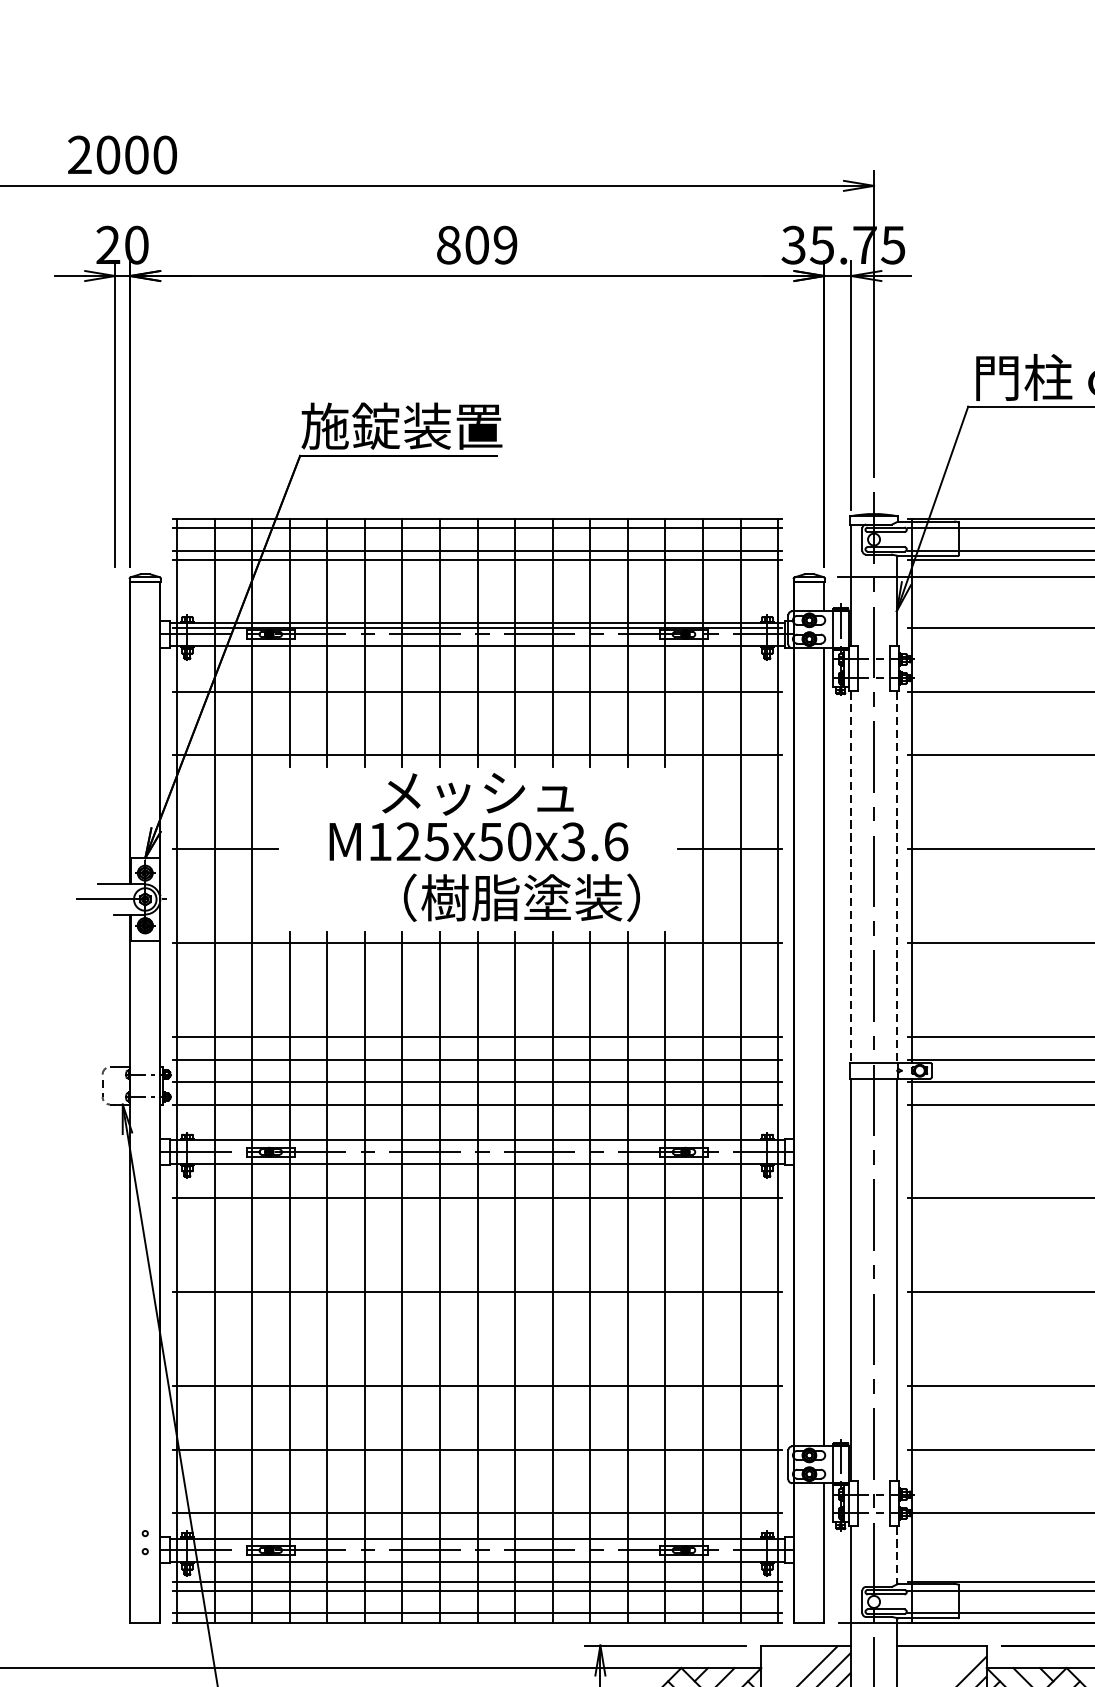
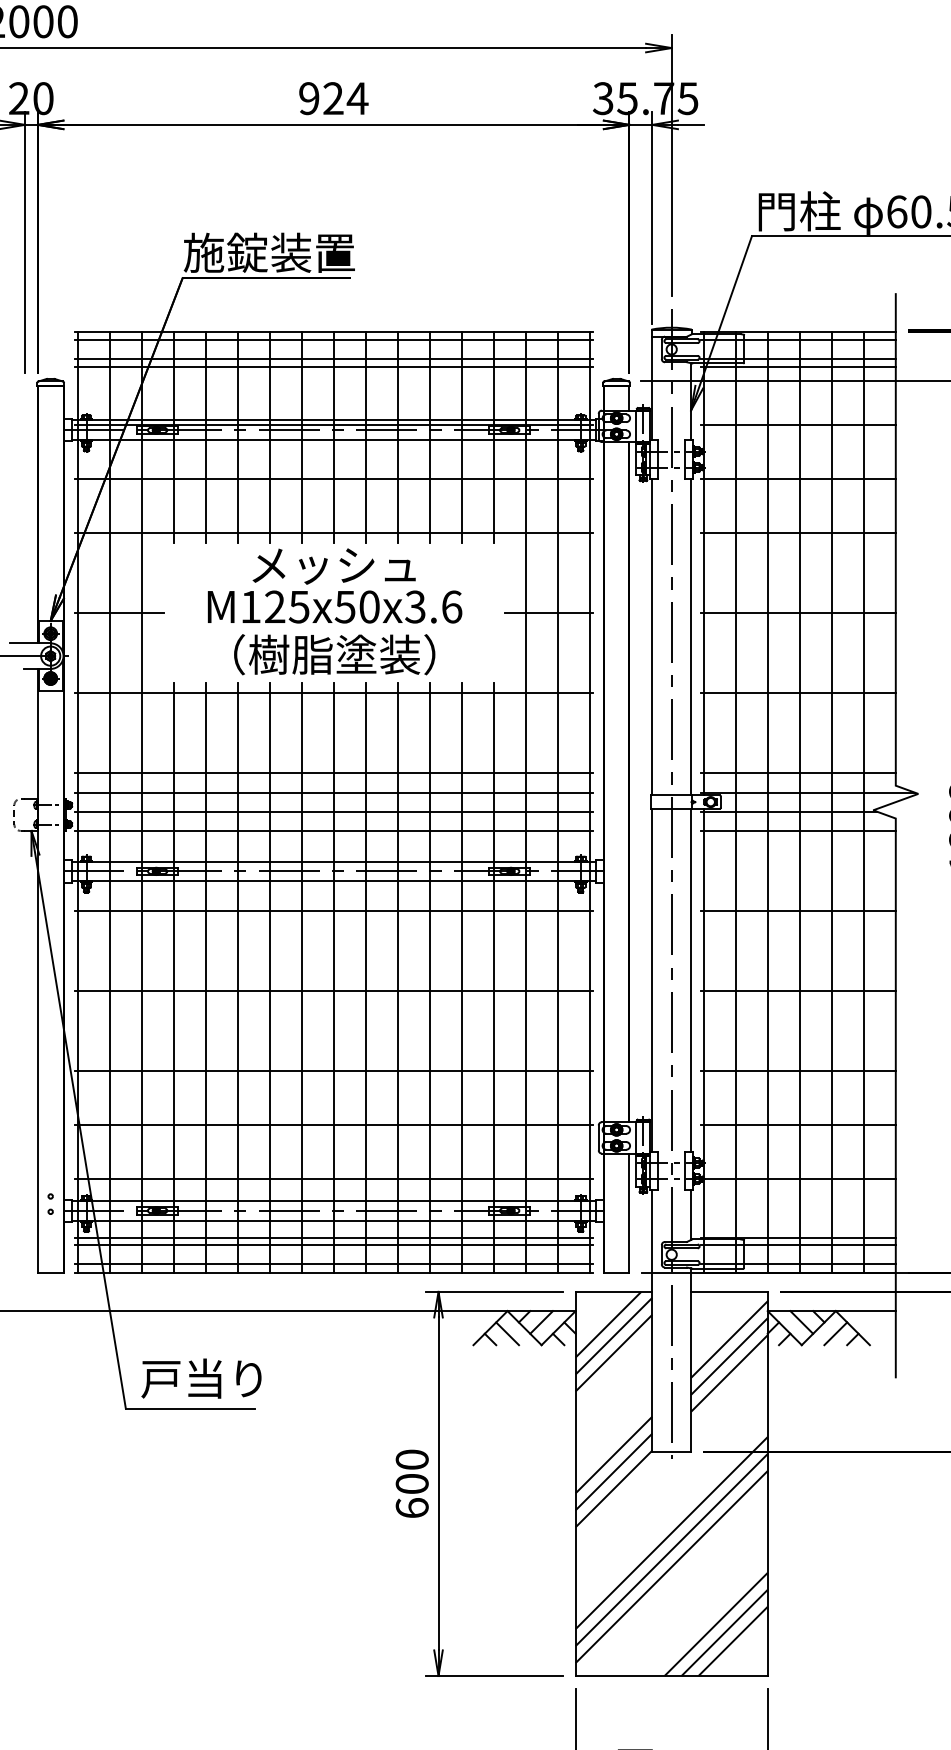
text: (477, 245) -> (333, 98), 809 -> 924
line: (851, 877) -> (652, 637), dashed -> solid
line: (897, 877) -> (691, 637), dashed -> solid
text: (521, 897) -> (334, 654), moved
line: (948, 1070) -> (735, 801), added
line: (986, 1070) -> (767, 801), added
line: (1023, 1070) -> (799, 801), added
line: (1061, 1070) -> (831, 801), added
line: (897, 1555) -> (691, 1215), dashed -> solid

